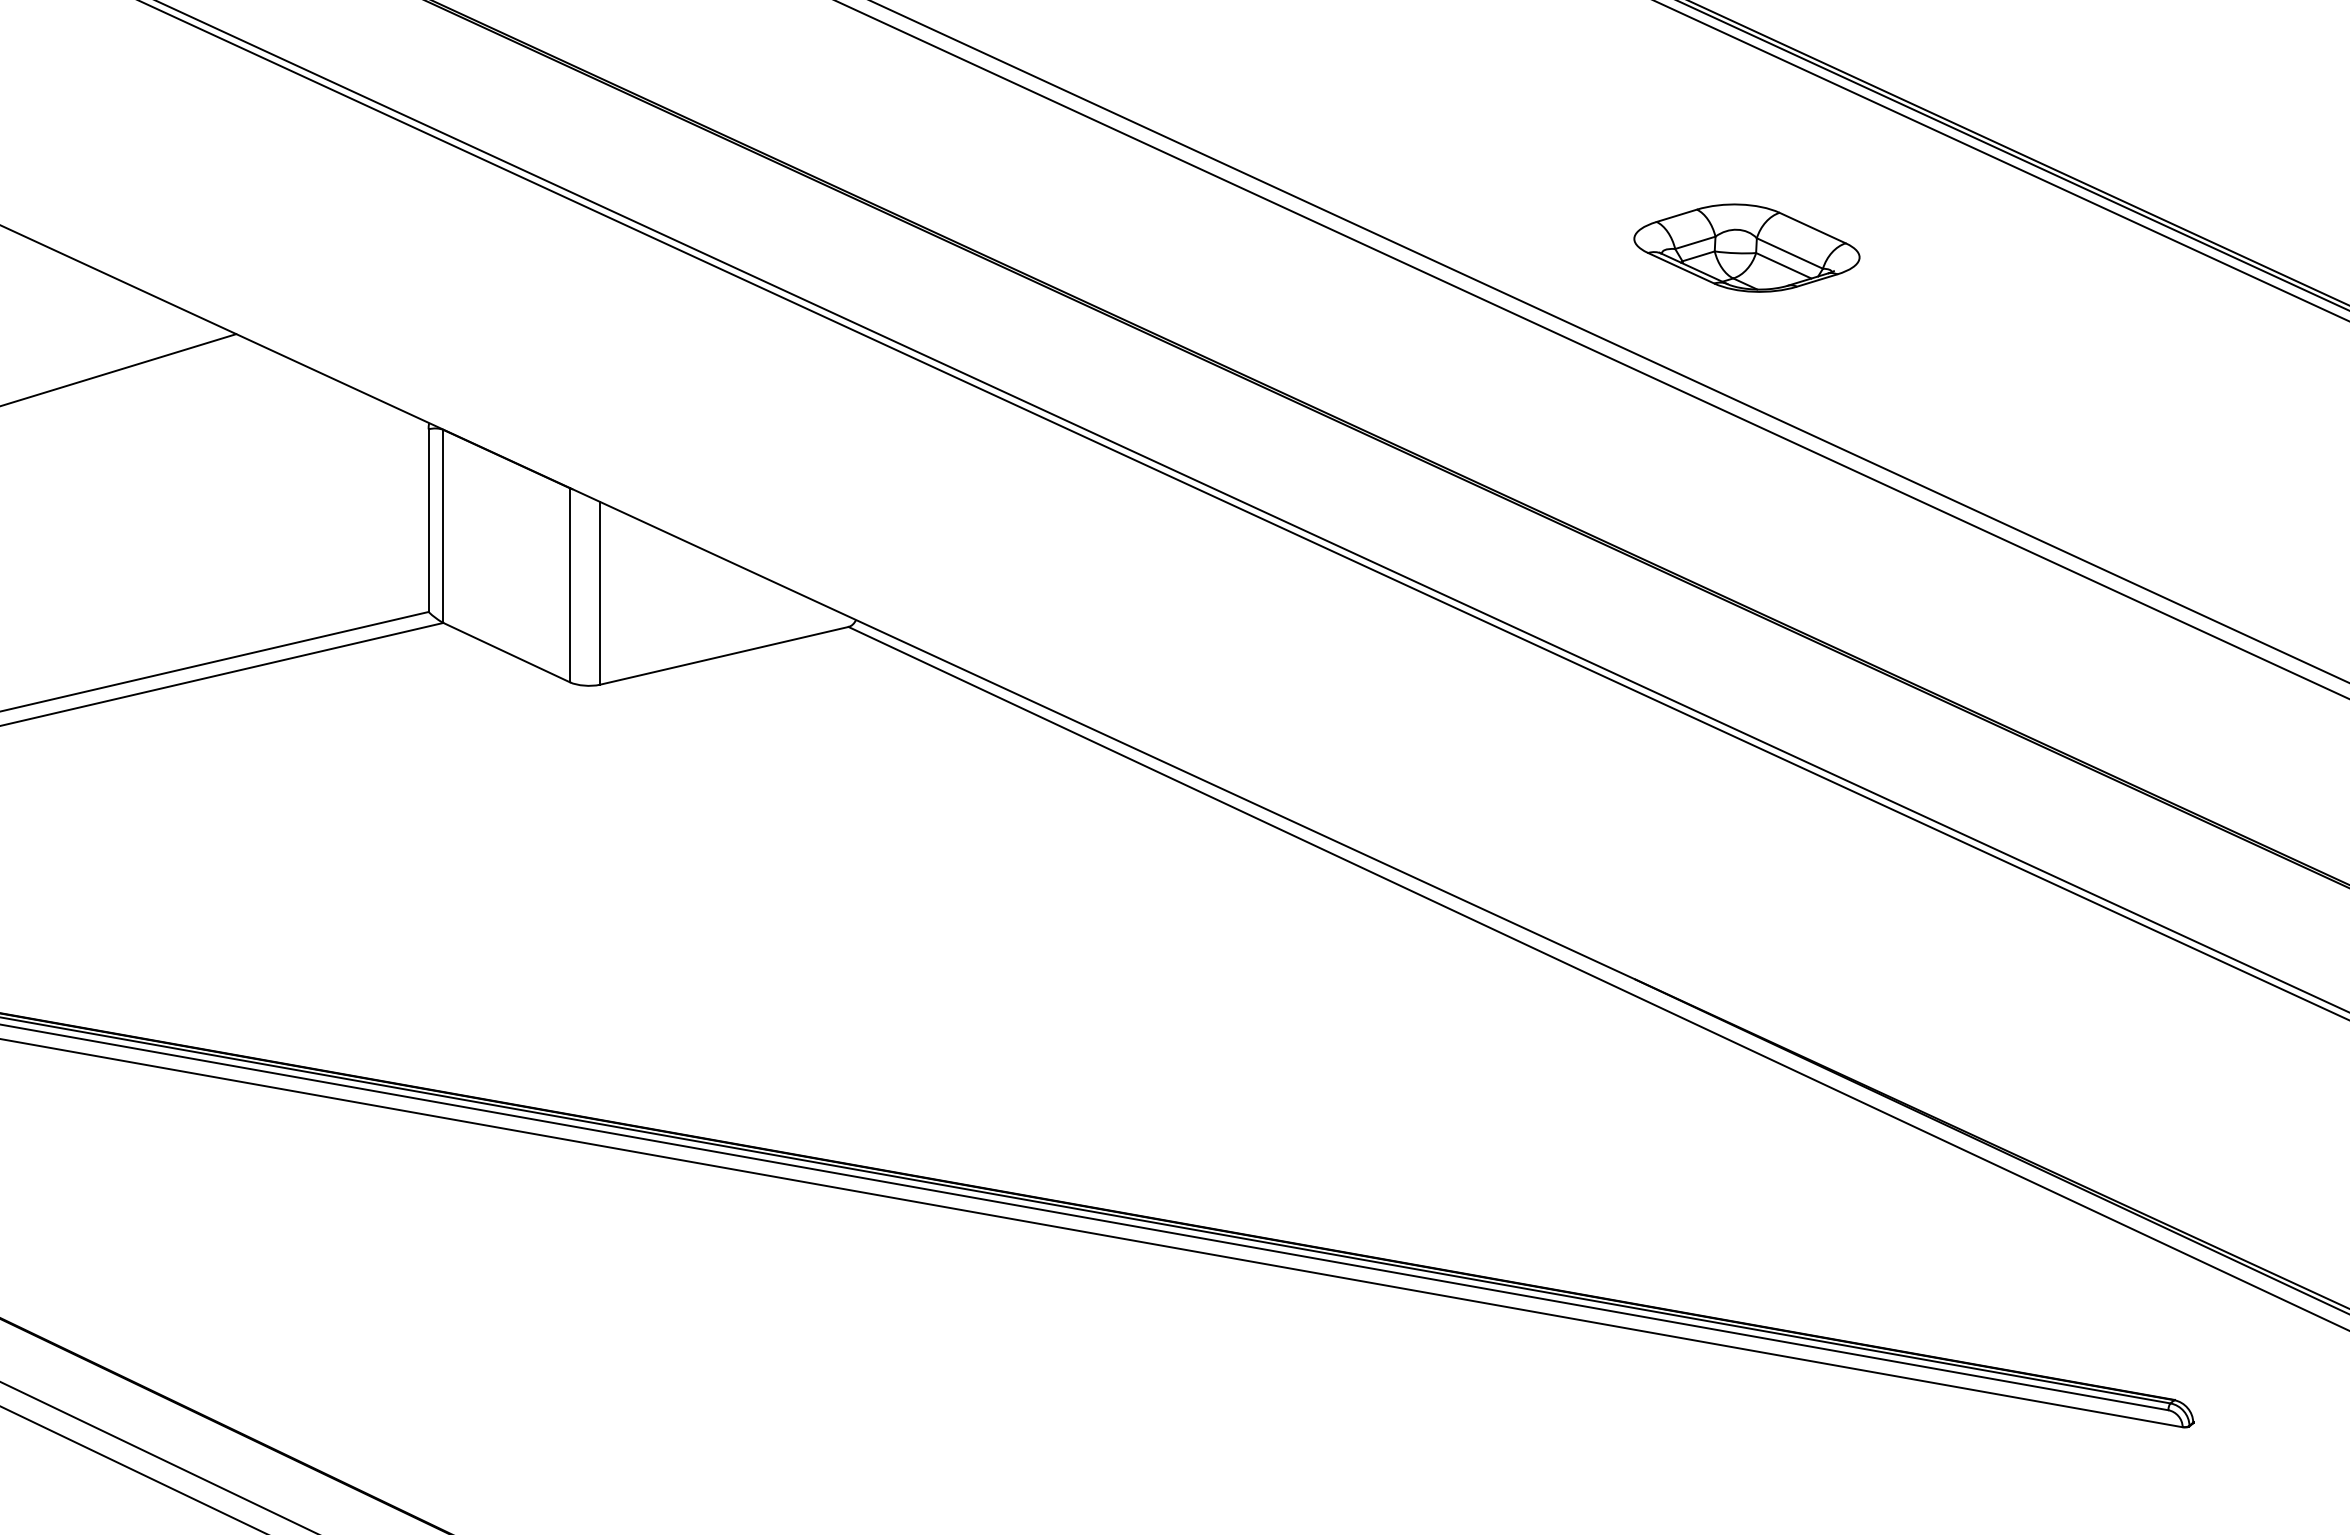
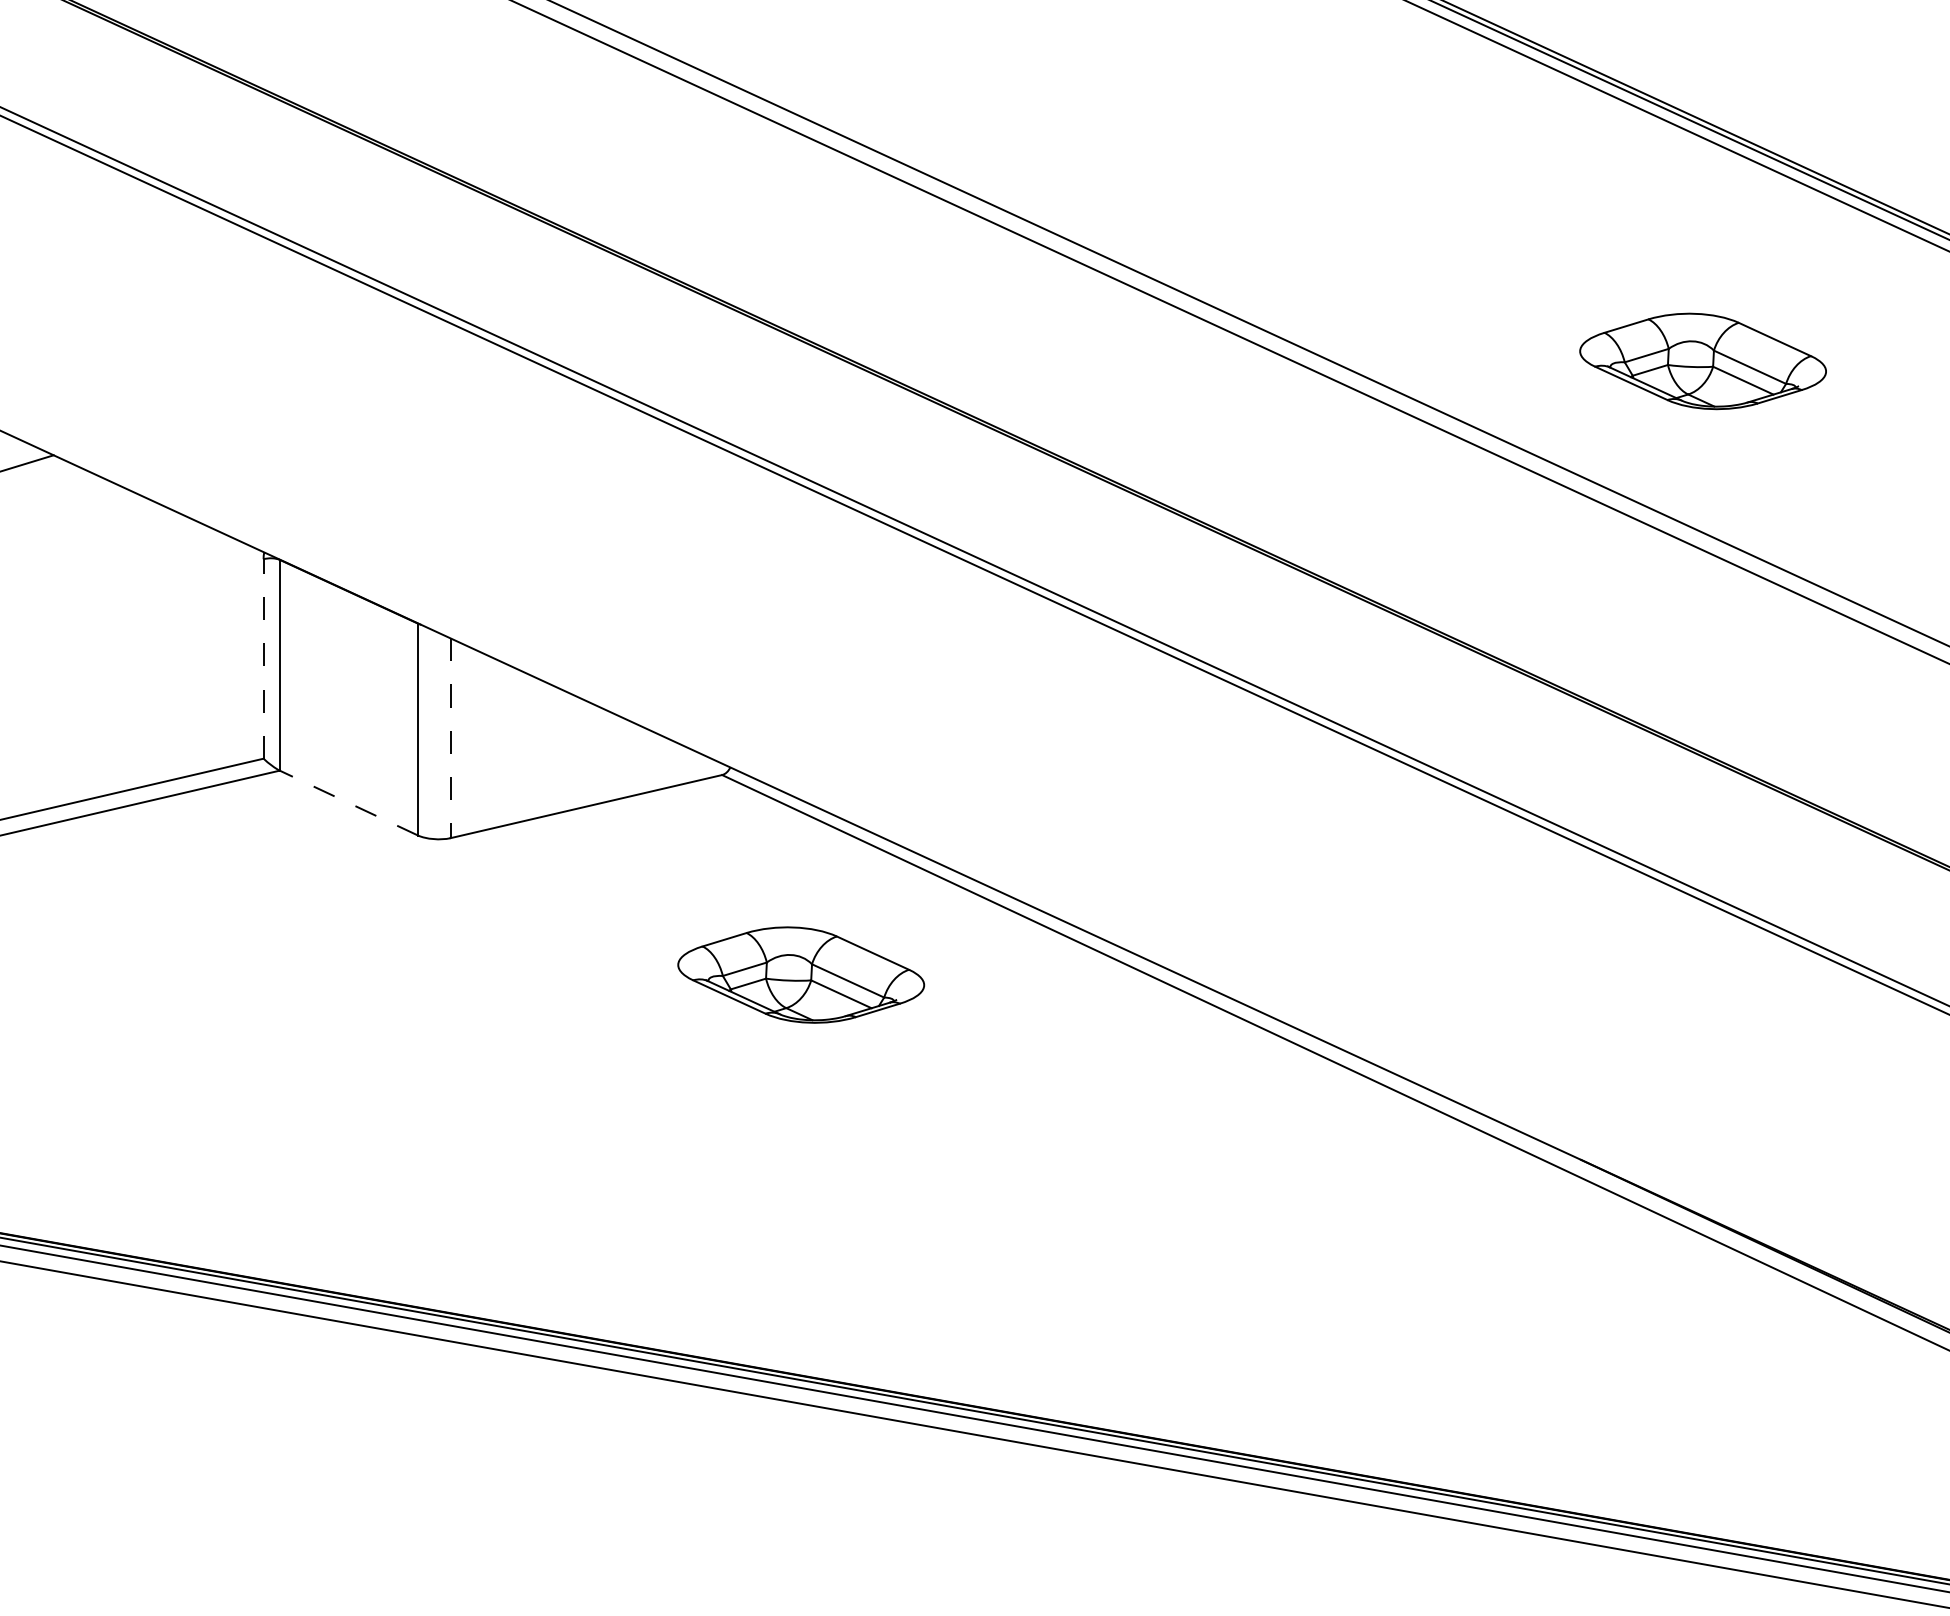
line: (428, 520) -> (263, 658), solid -> dashed
line: (599, 593) -> (450, 738), solid -> dashed
line: (506, 652) -> (348, 802), solid -> dashed
part: (920, 809) -> (800, 974), added

